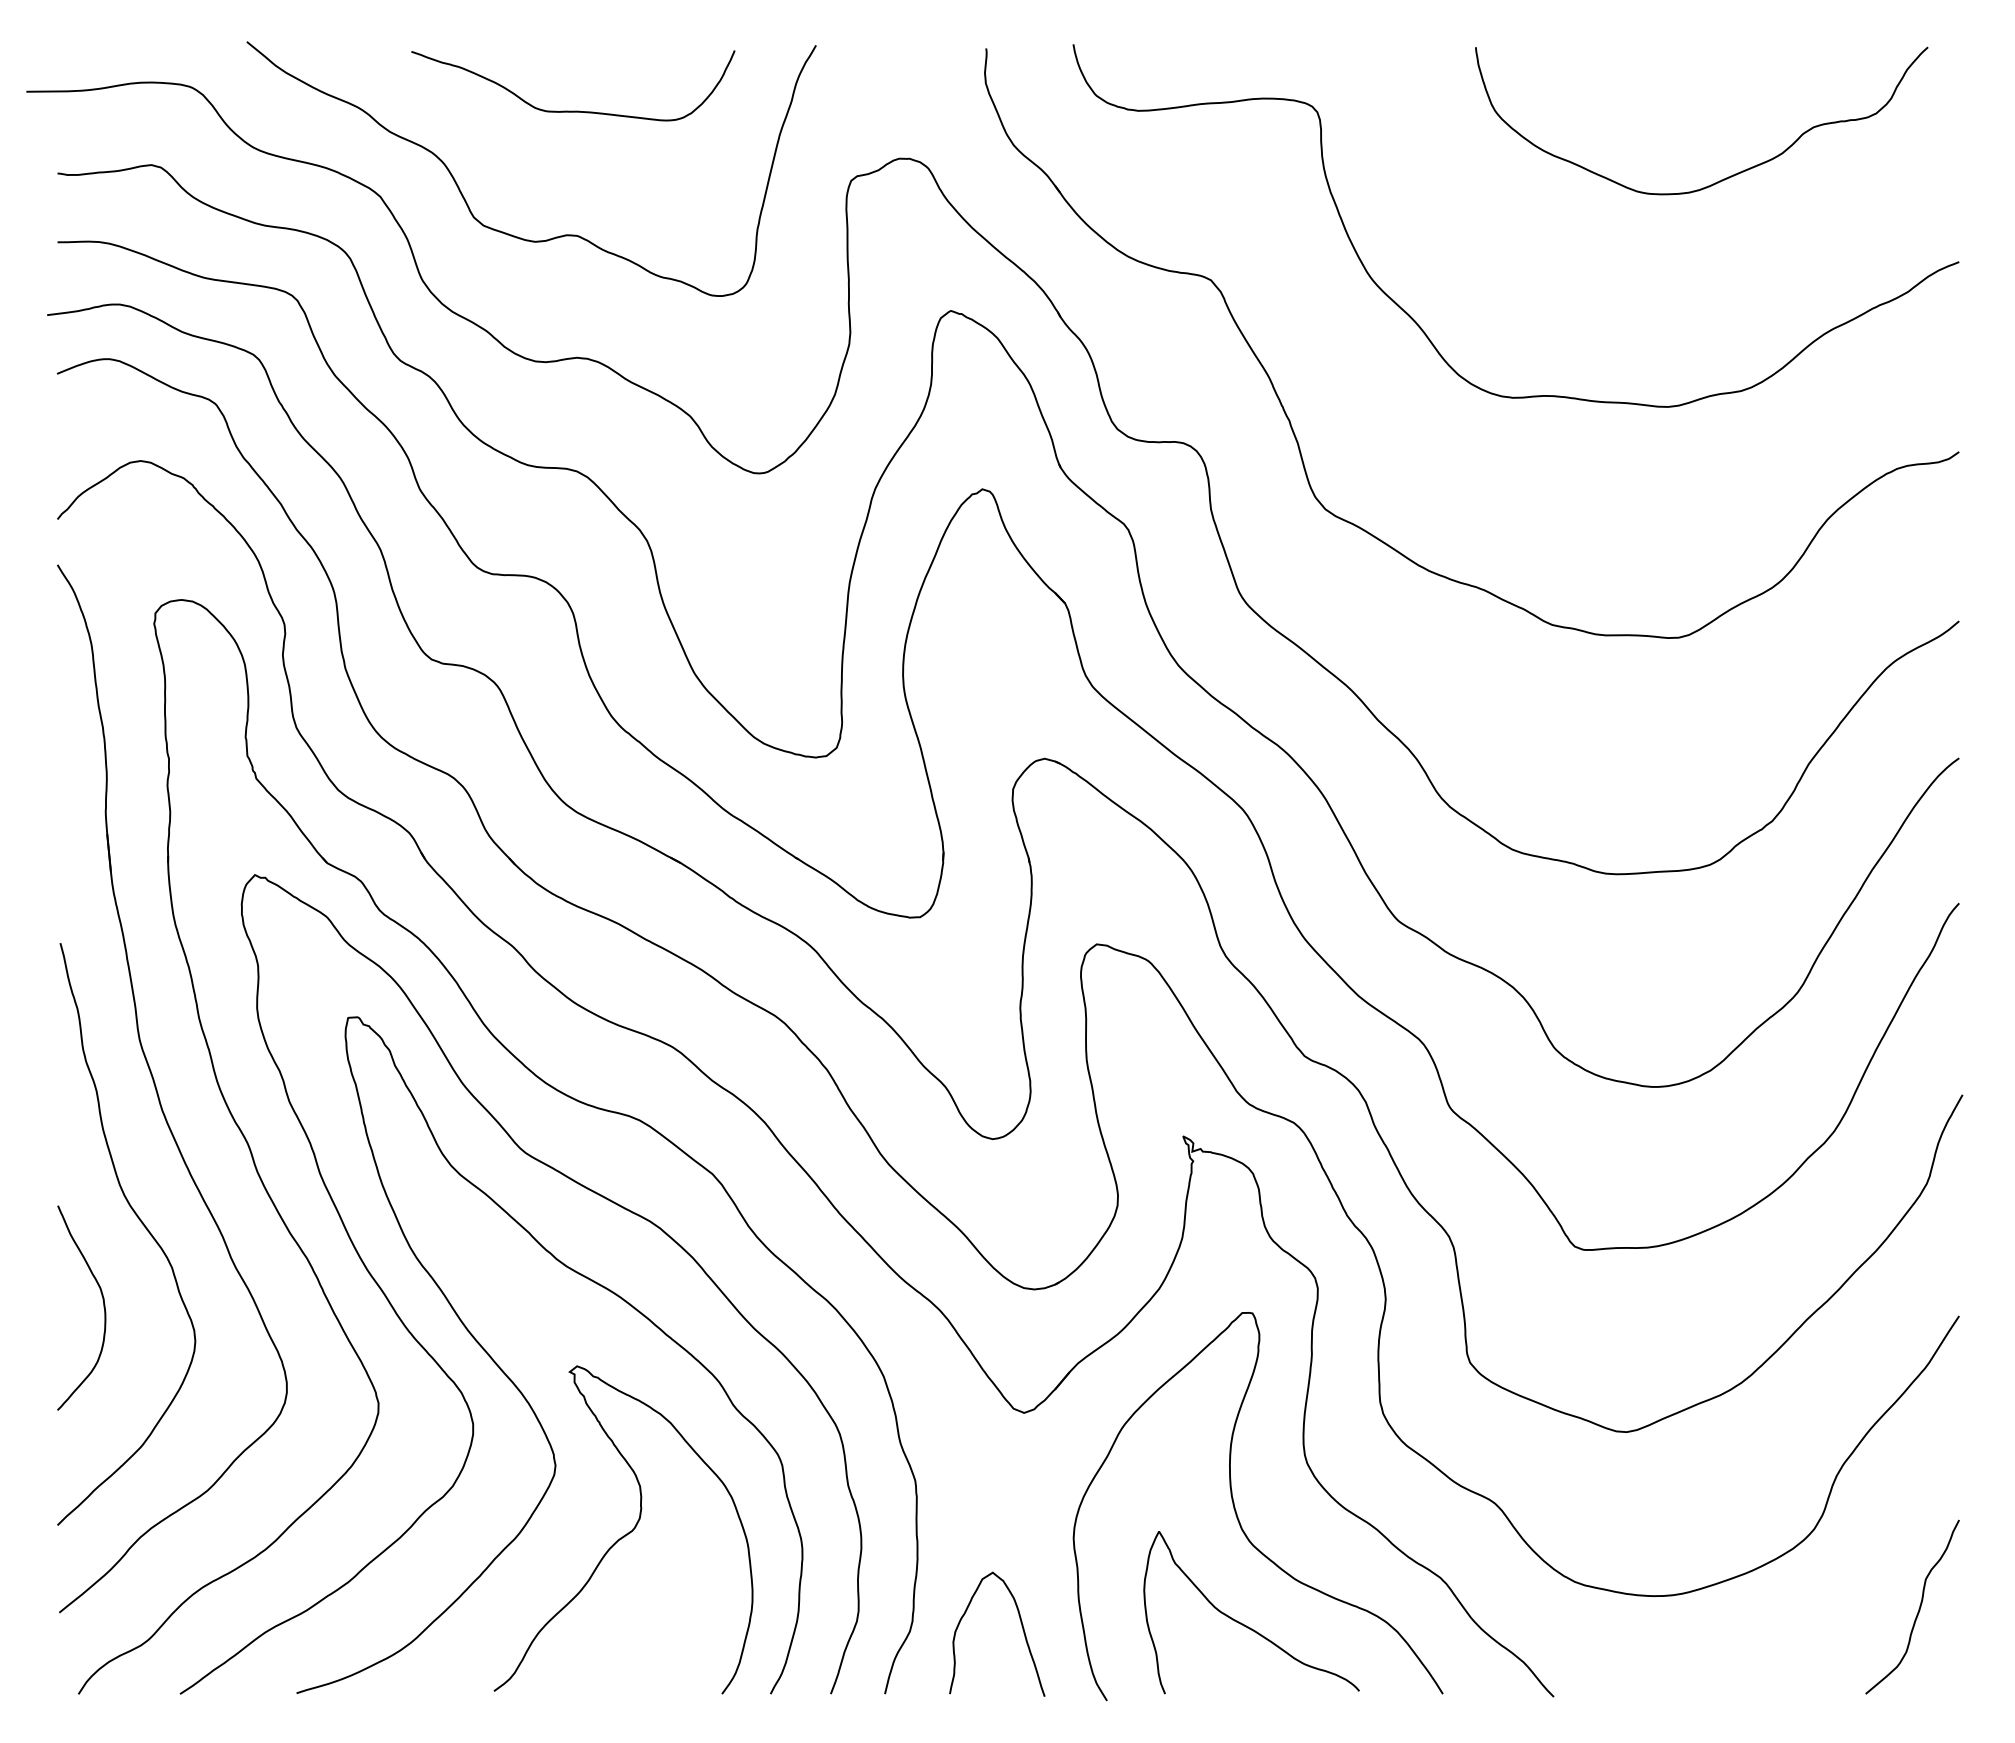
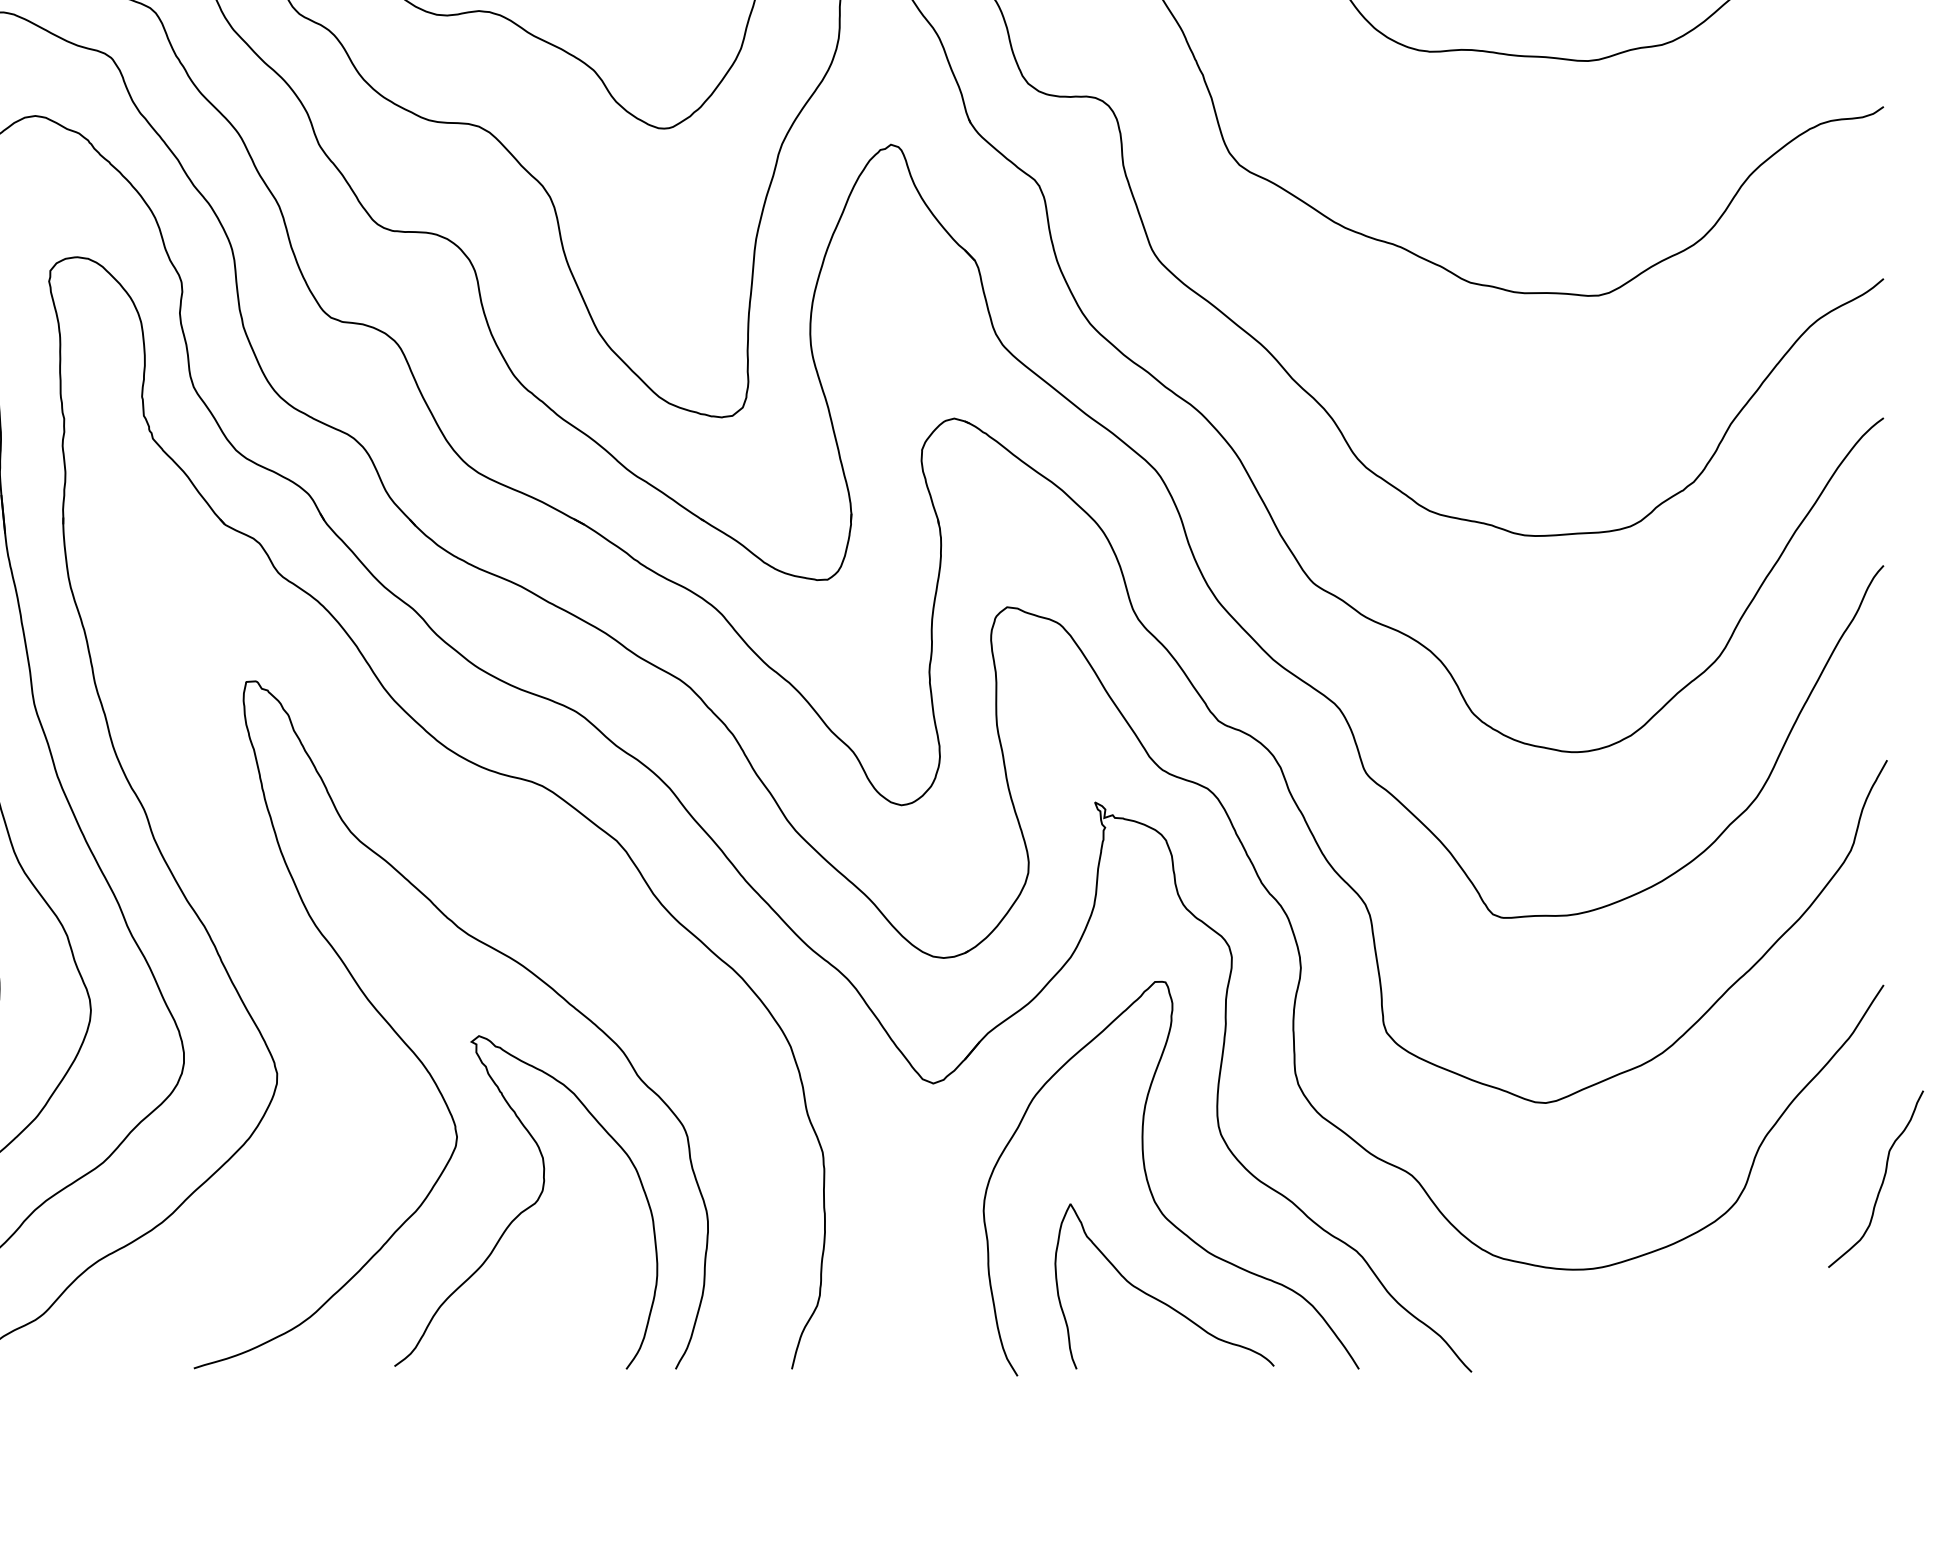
curve: (435, 1359) -> (335, 1029), removed
curve: (1918, 1608) -> (1882, 1180), moved
curve: (1021, 1626) -> (930, 1300), removed

